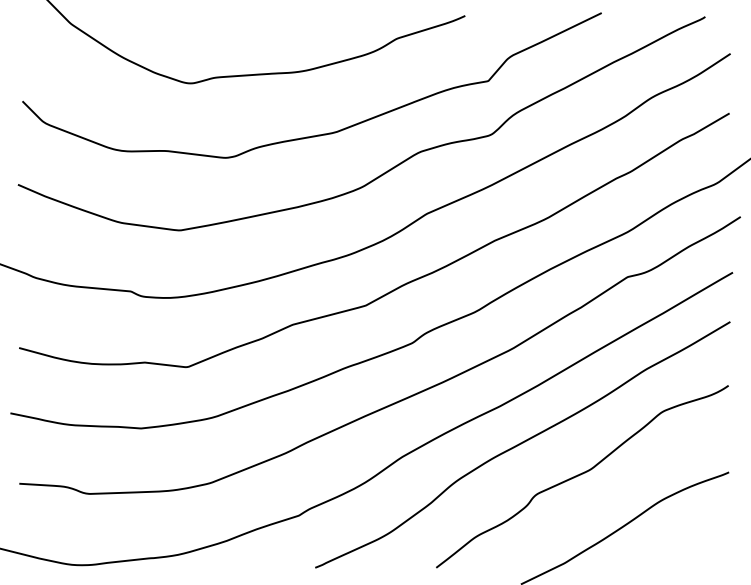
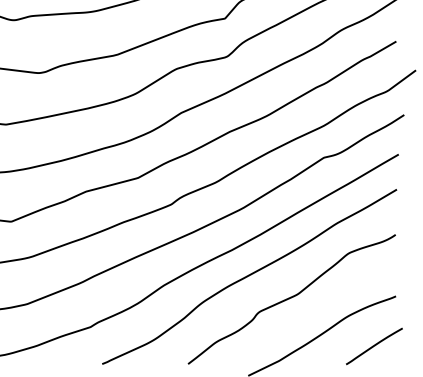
curve: (698, 542) -> (374, 346), added

